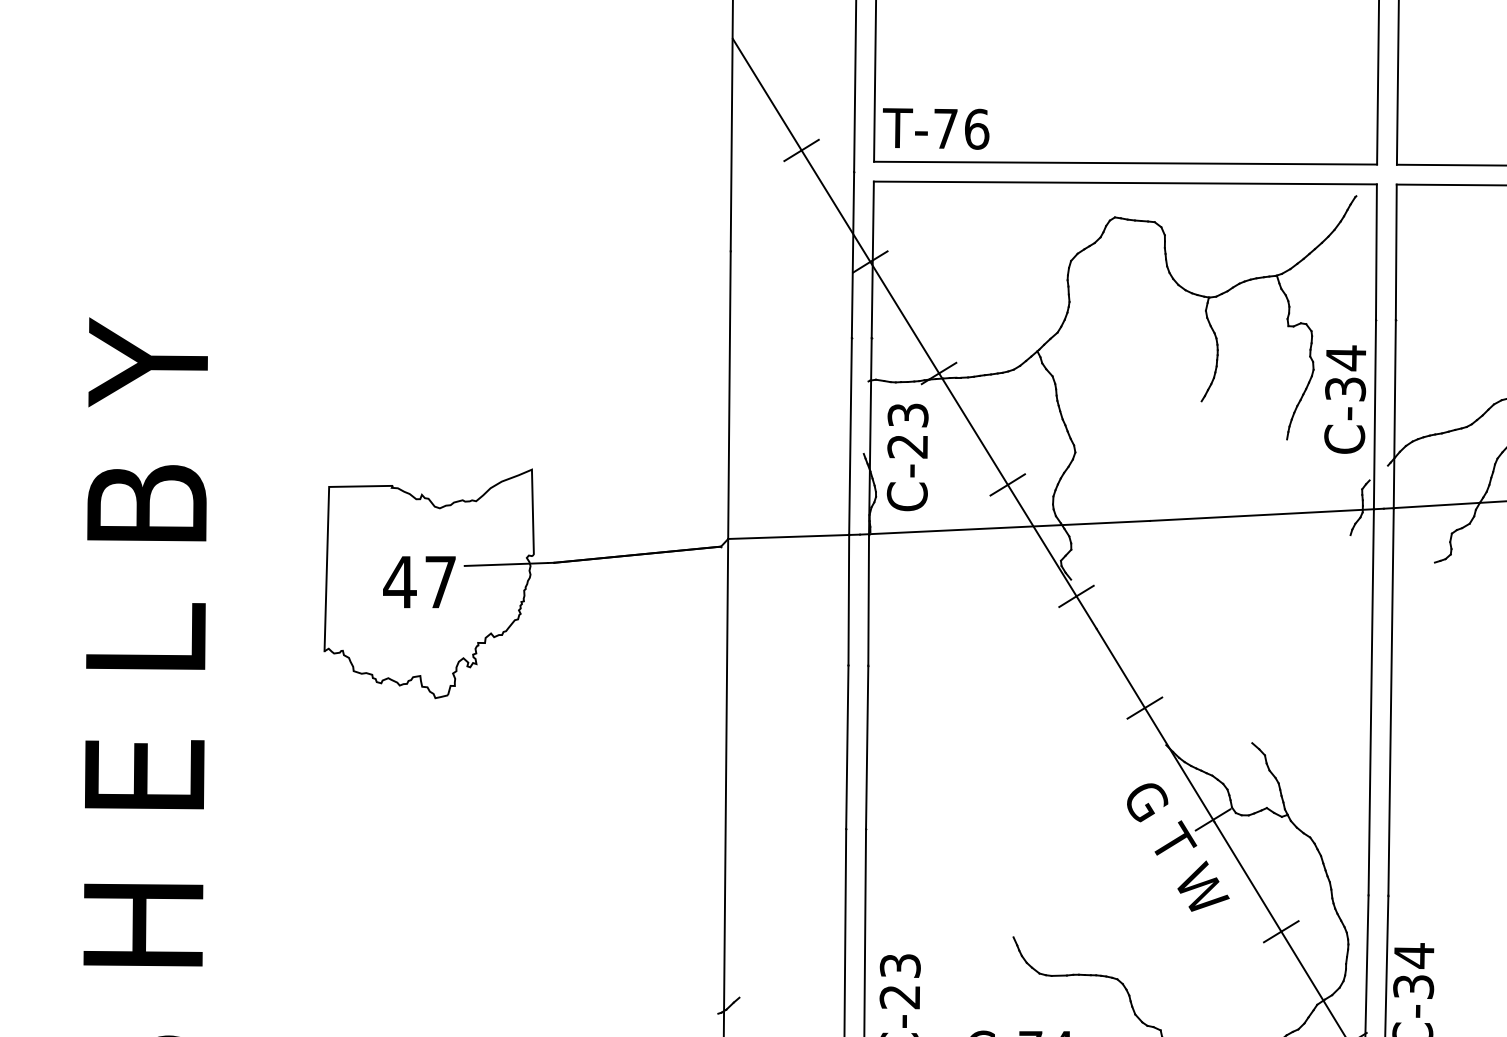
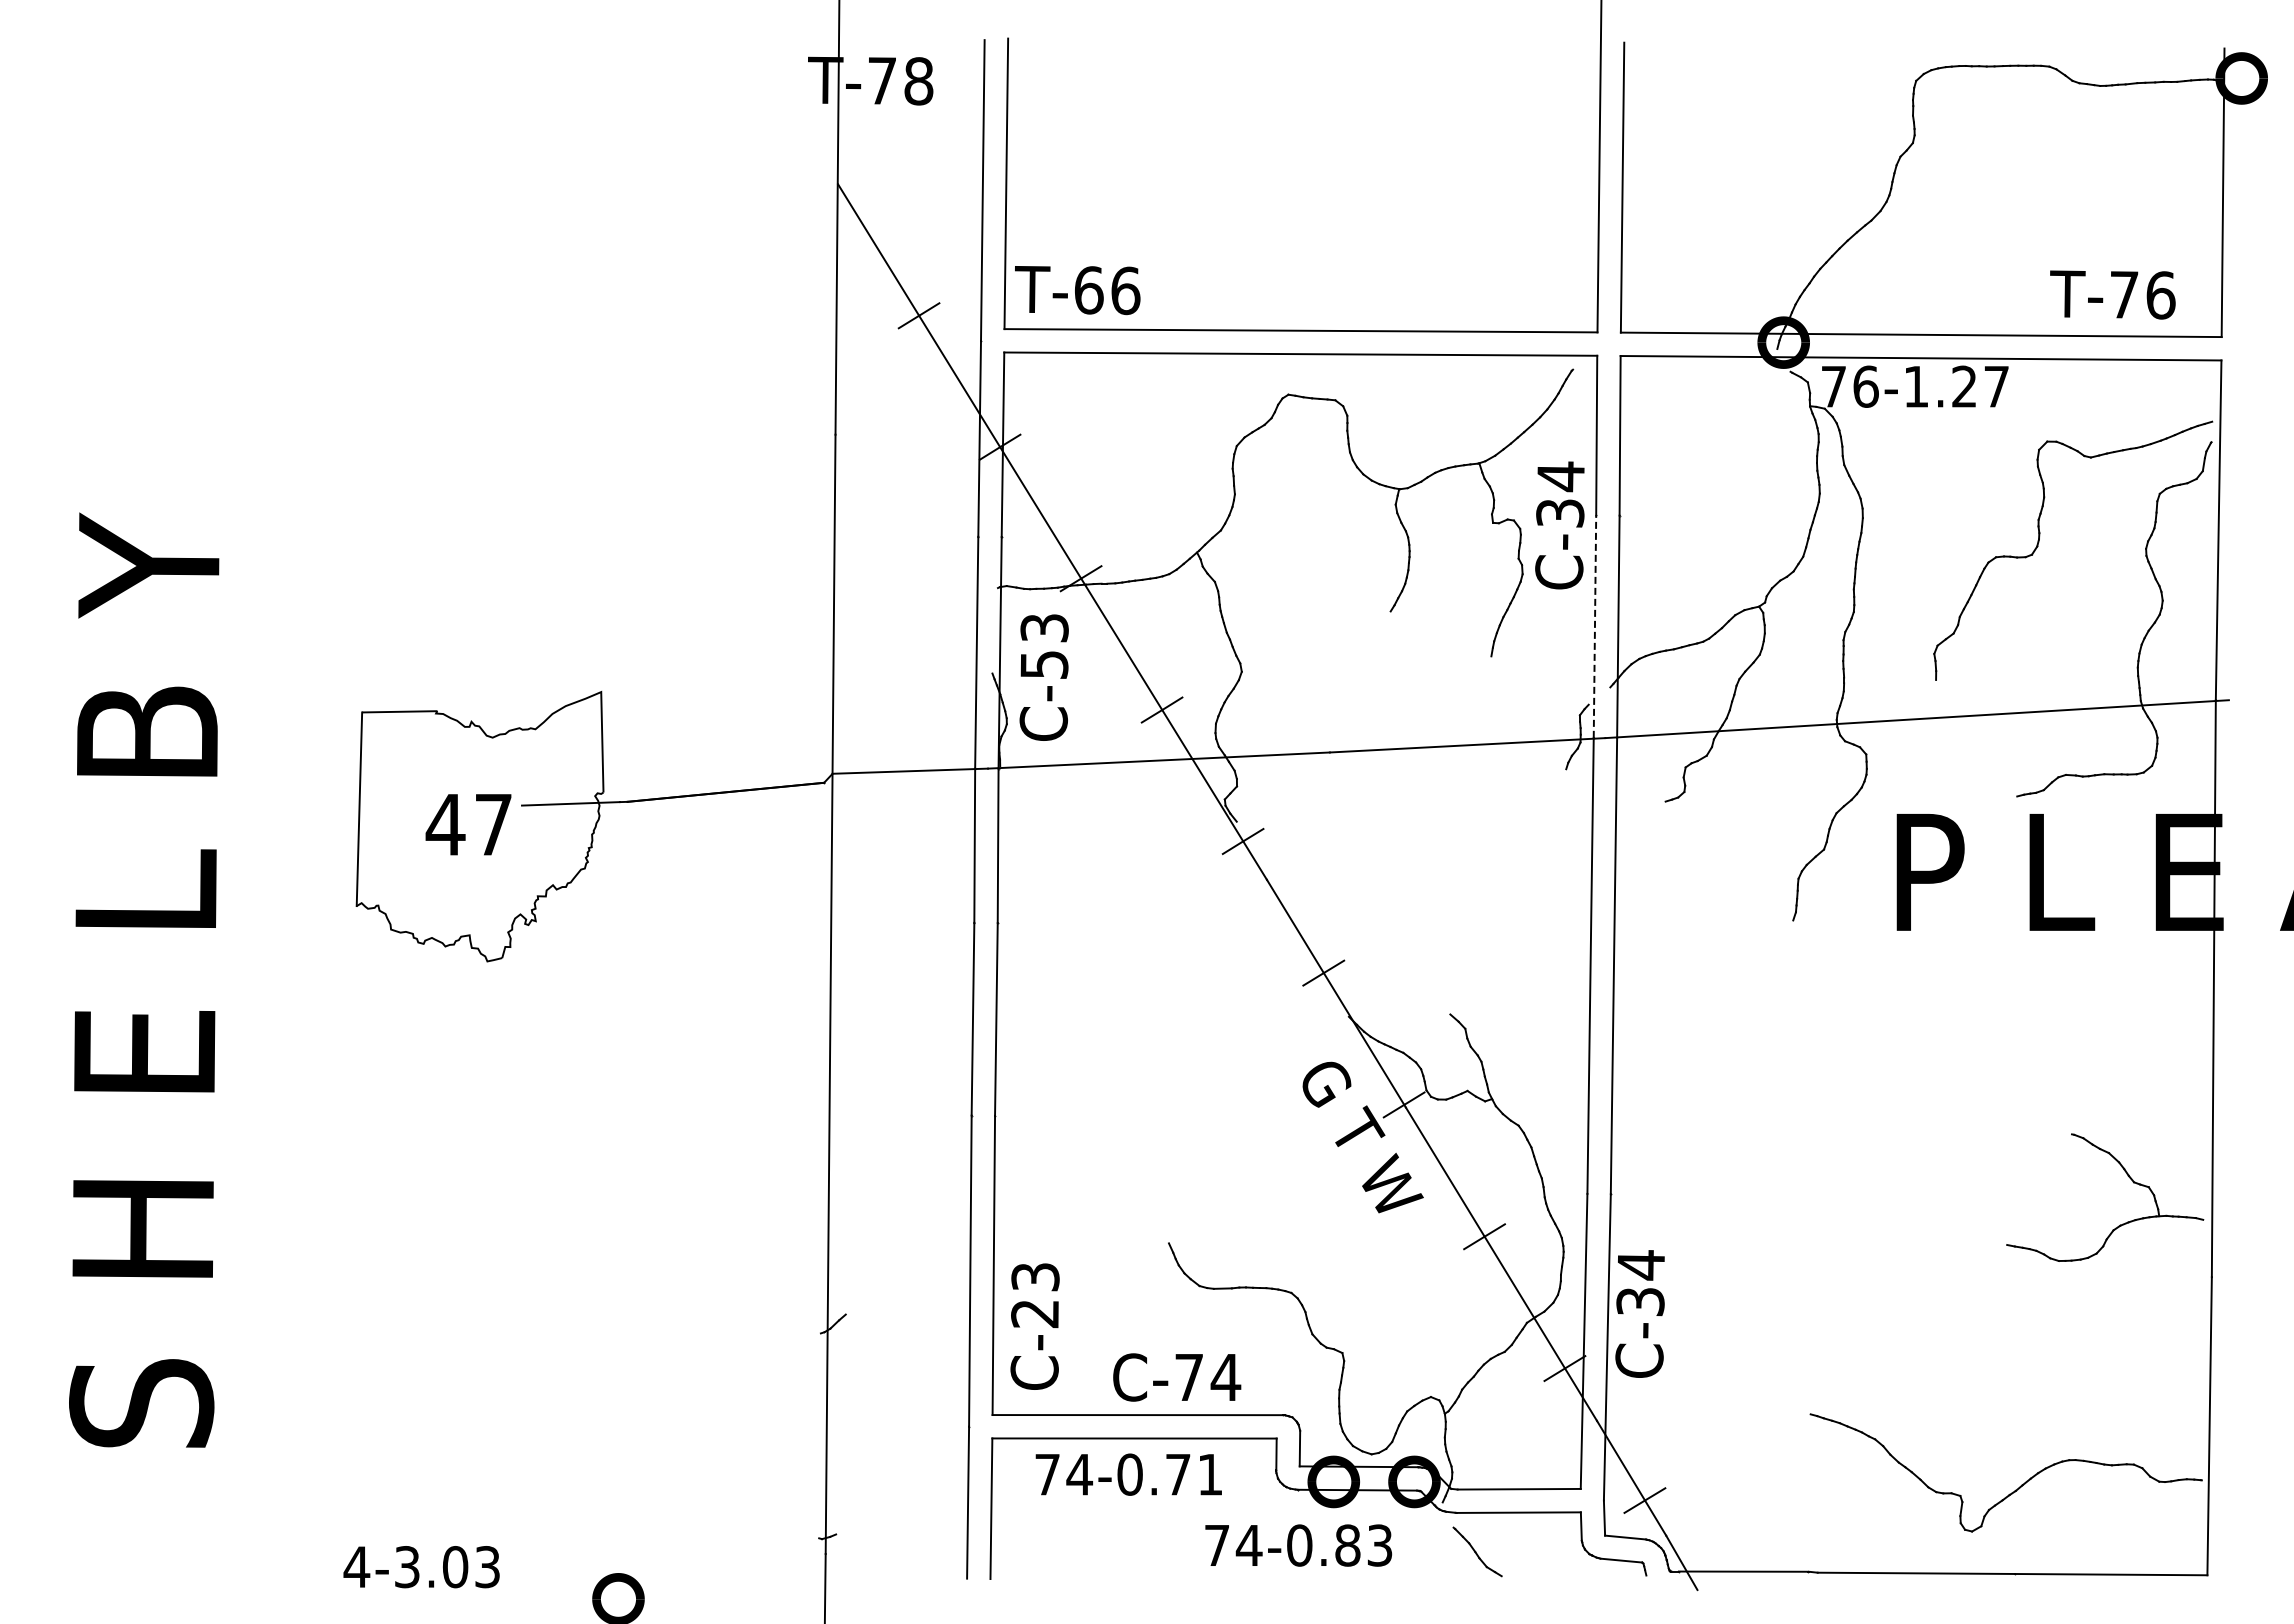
text: (946, 129) -> (1089, 290), T-76 -> T-66
text: (1344, 399) -> (1559, 525), moved
line: (1374, 414) -> (1594, 626), solid -> dashed
text: (907, 447) -> (1044, 665), C-23 -> C-53

